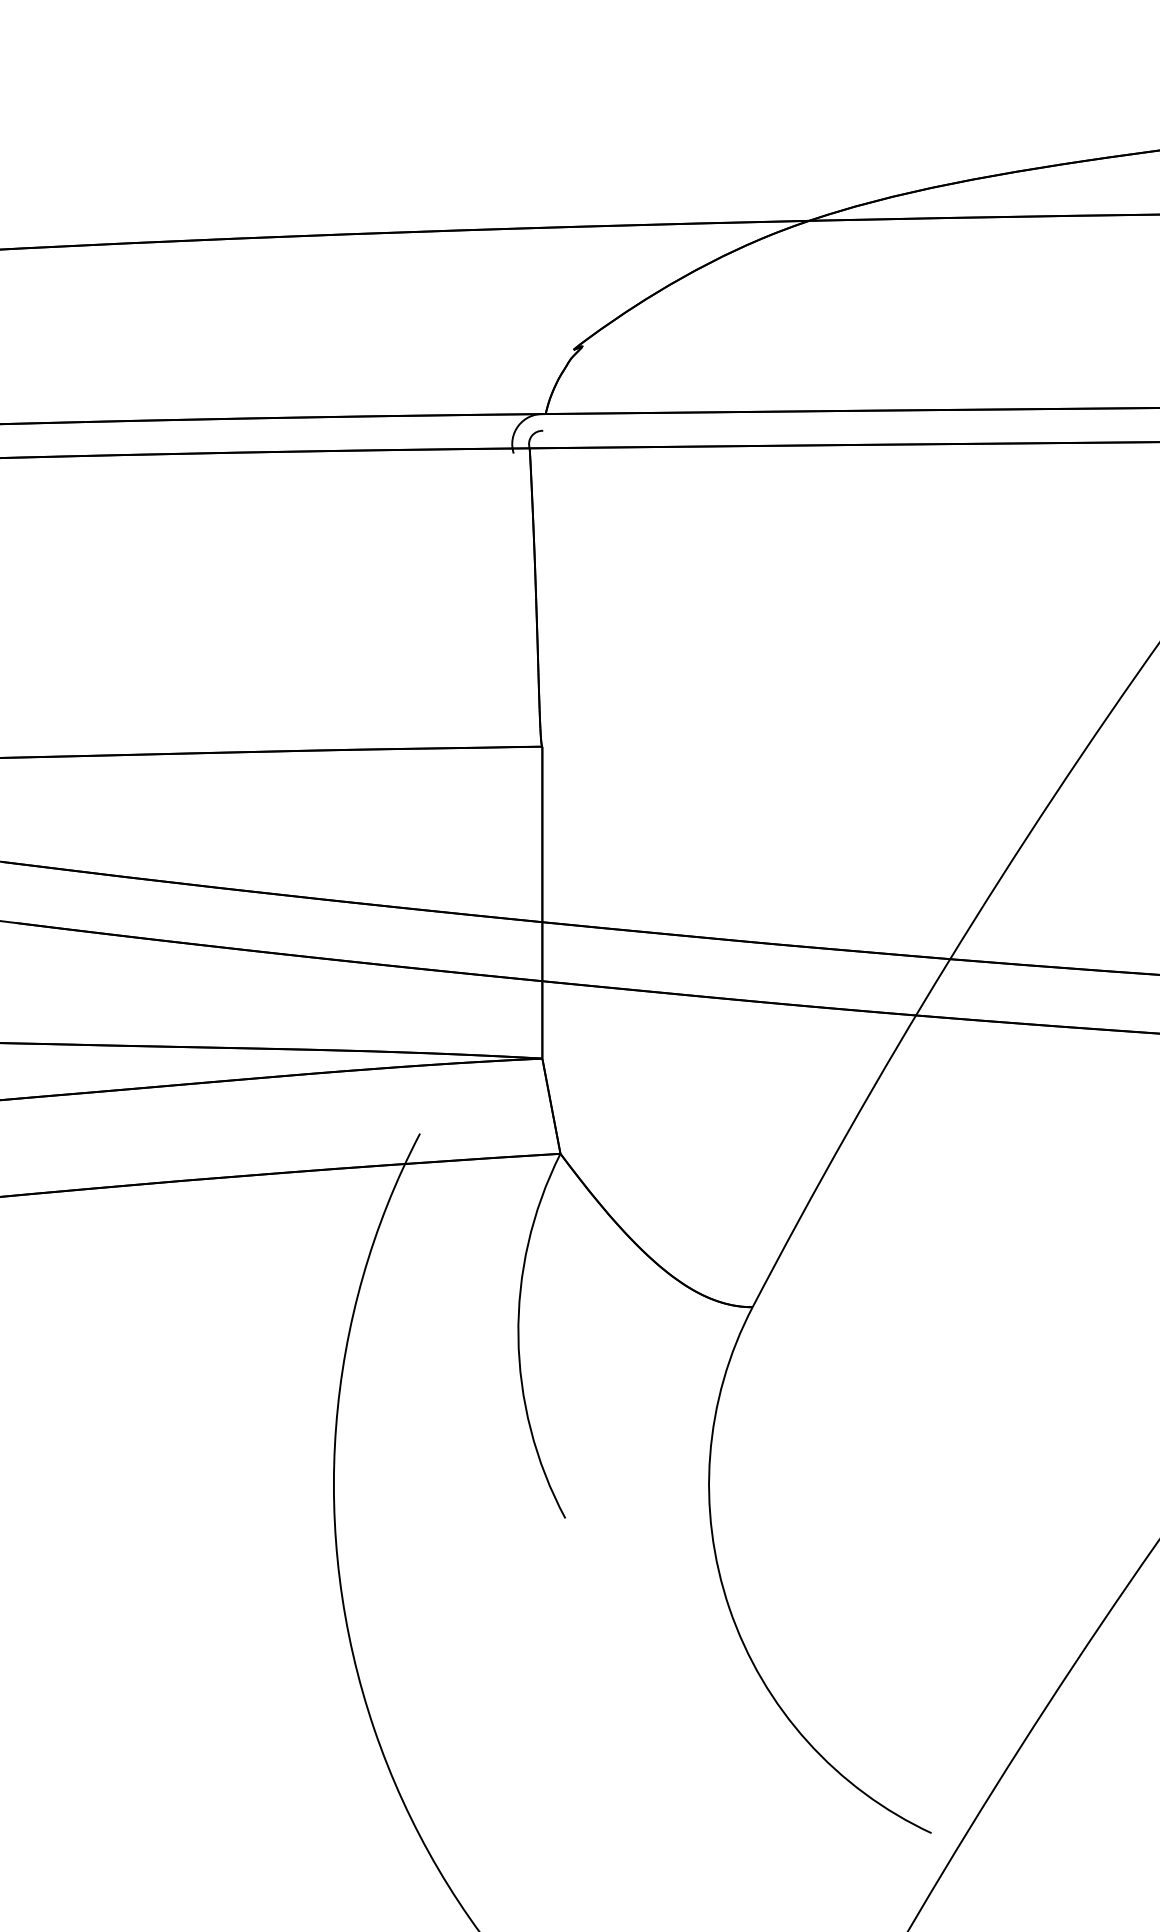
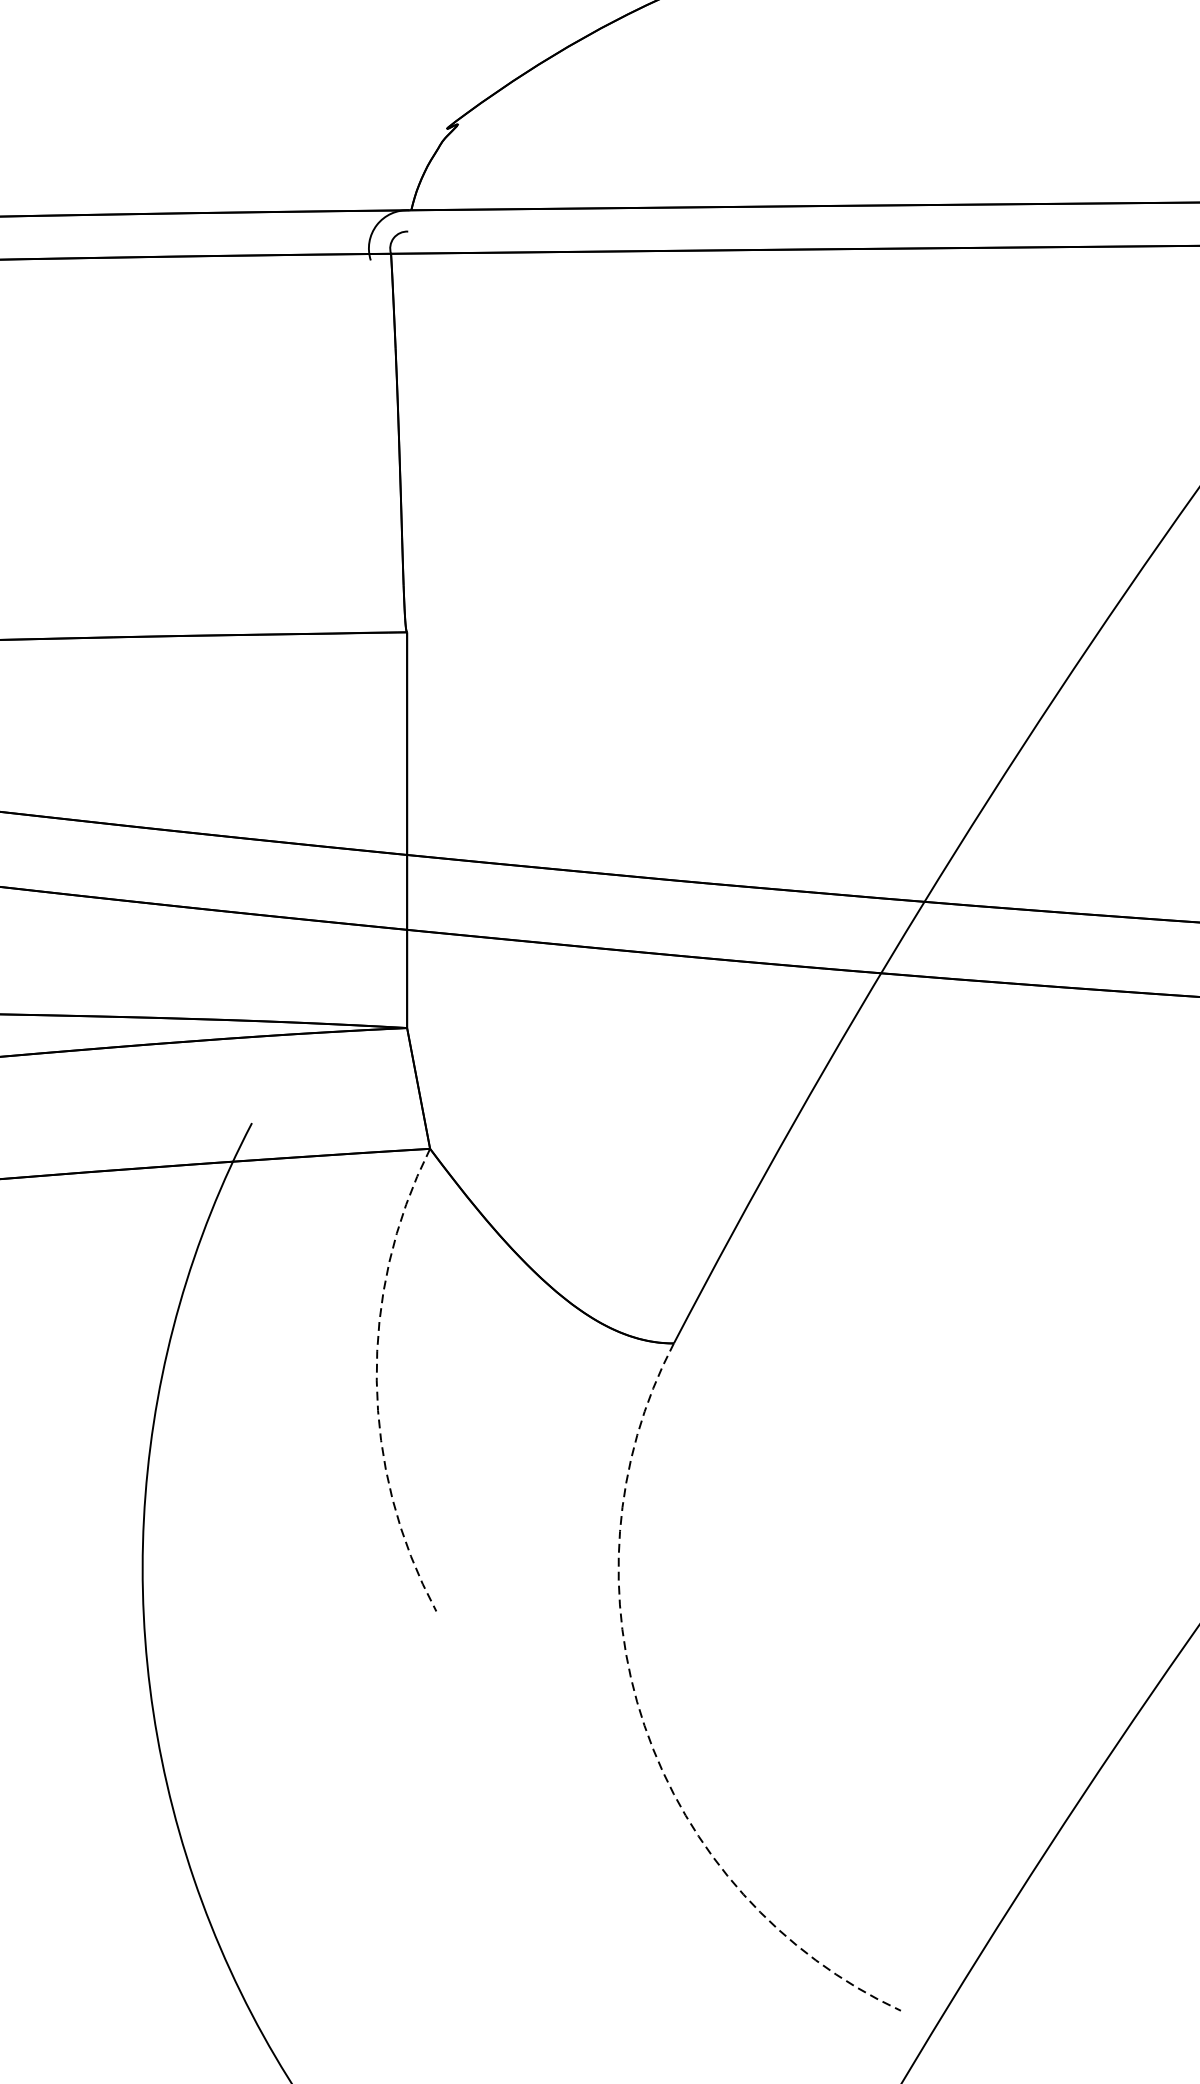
arc: (518, 1336) -> (376, 1380), solid -> dashed
arc: (729, 1608) -> (644, 1725), solid -> dashed

